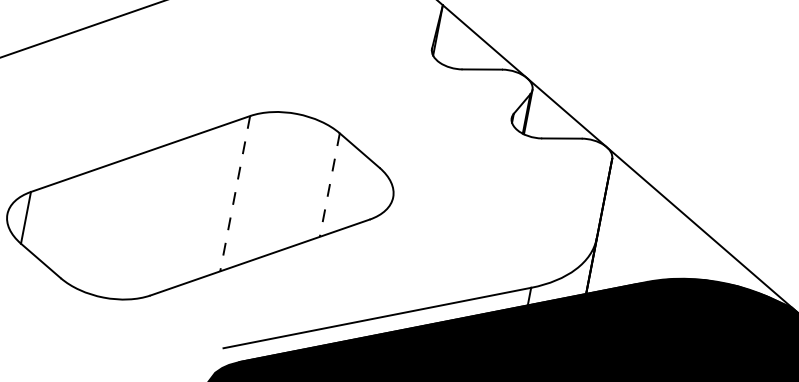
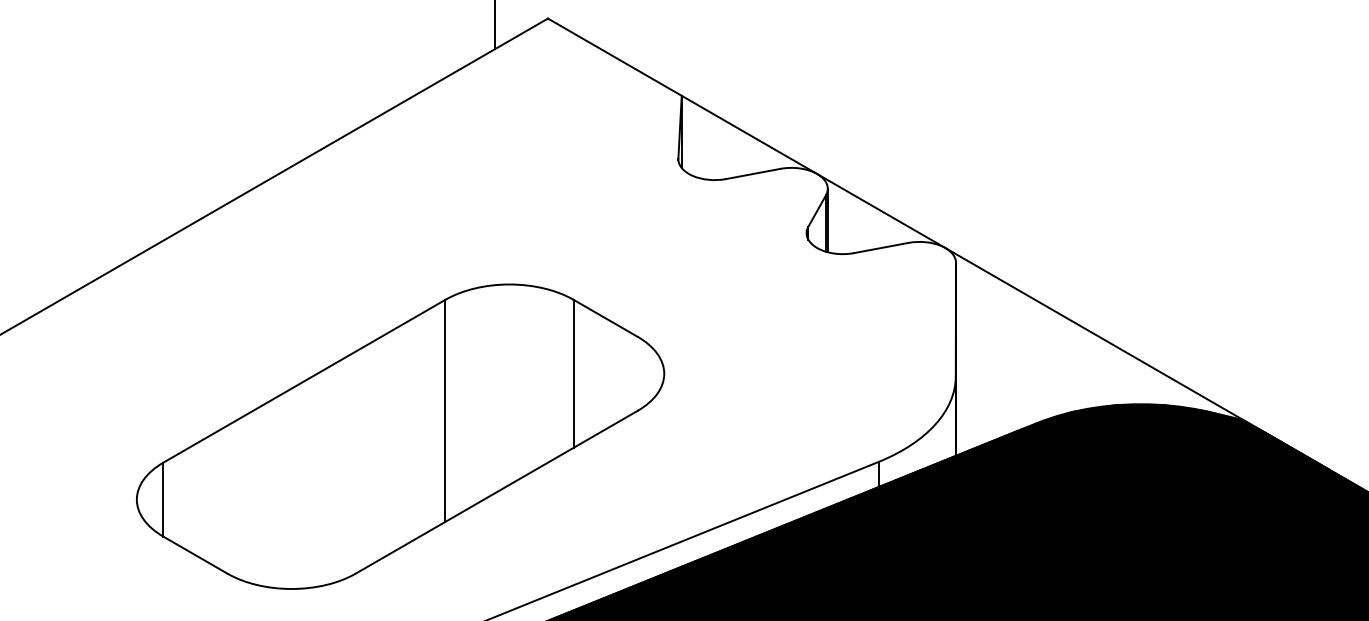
line: (329, 185) -> (573, 374), dashed -> solid
line: (235, 194) -> (445, 411), dashed -> solid

